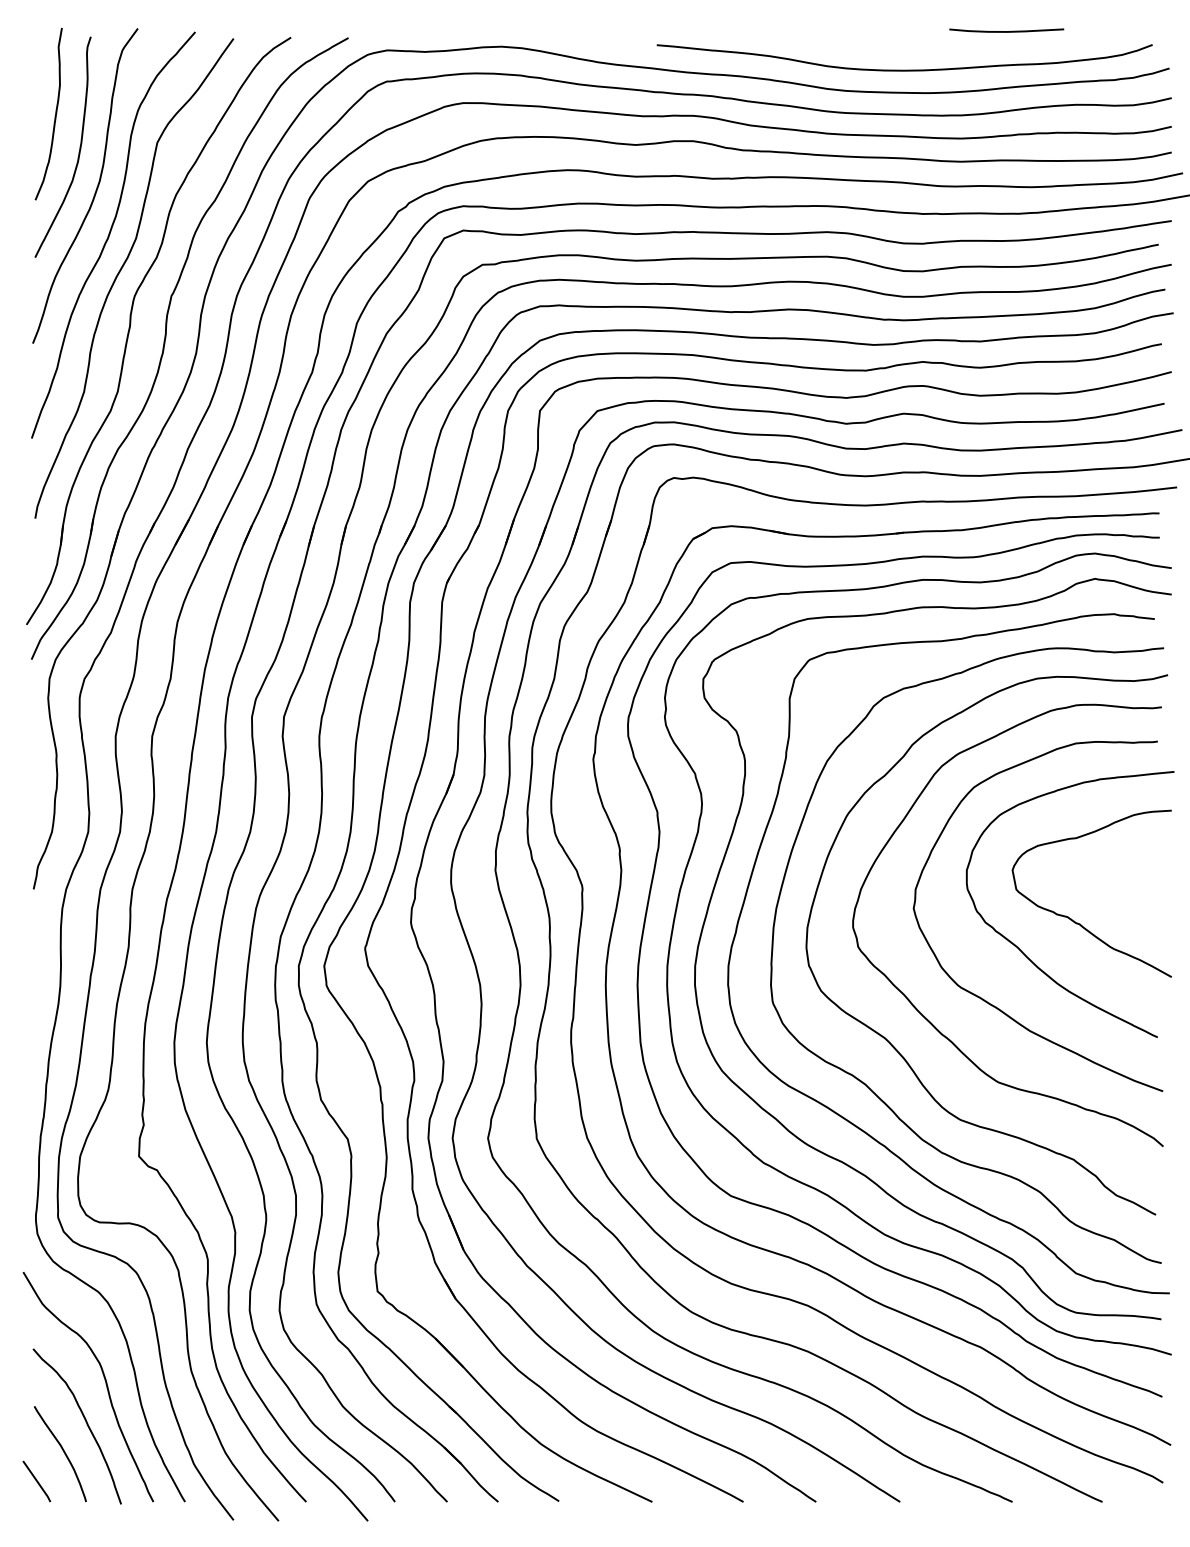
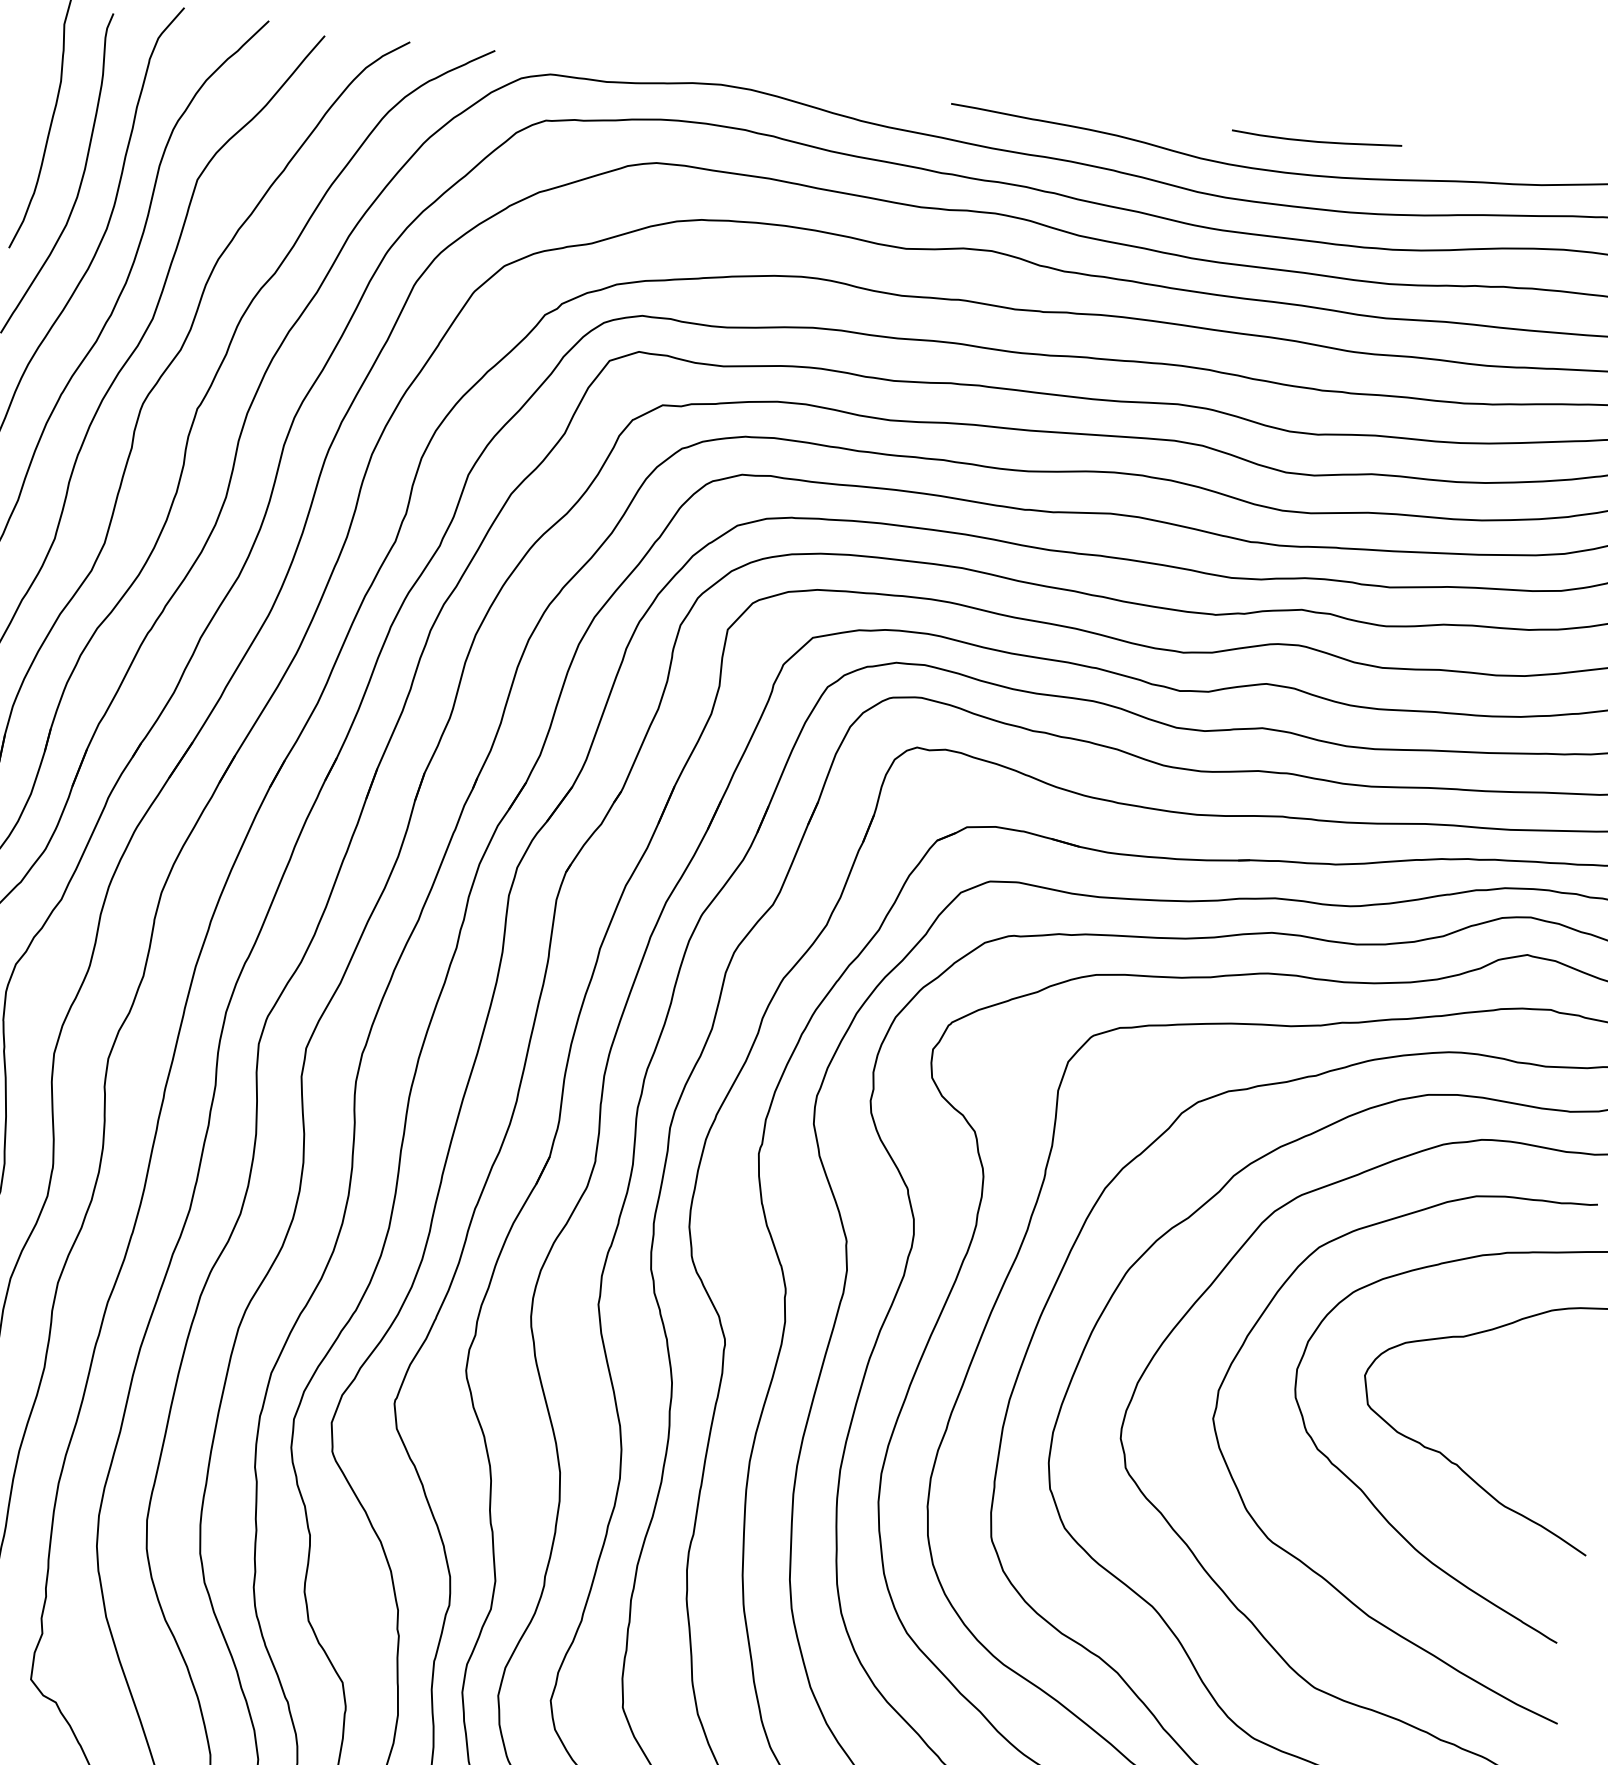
curve: (1006, 31) -> (1316, 141), moved

